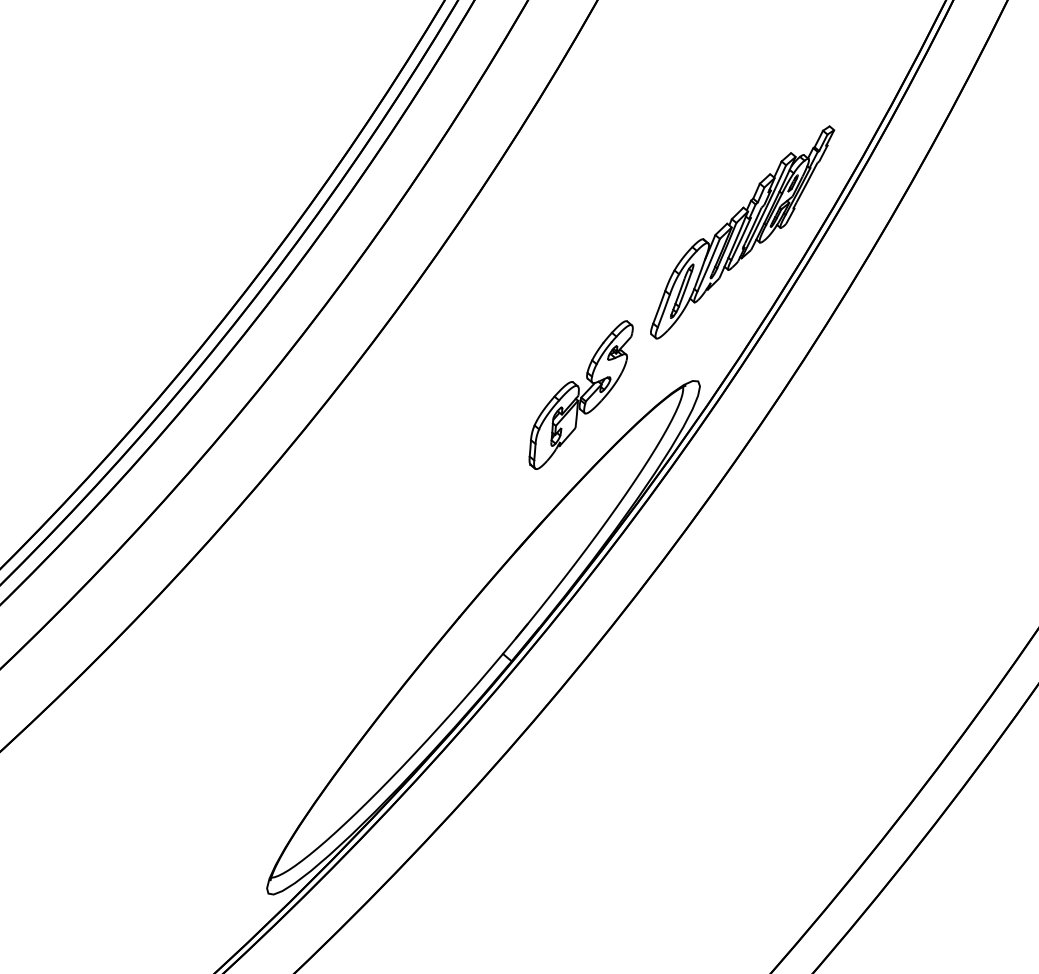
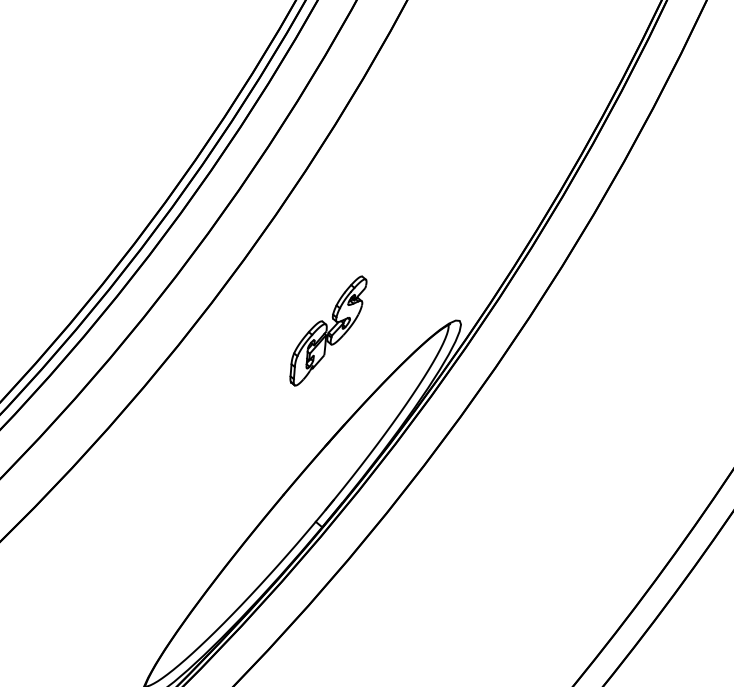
part: (742, 232) -> (492, 211), removed
part: (580, 394) -> (327, 330), moved

